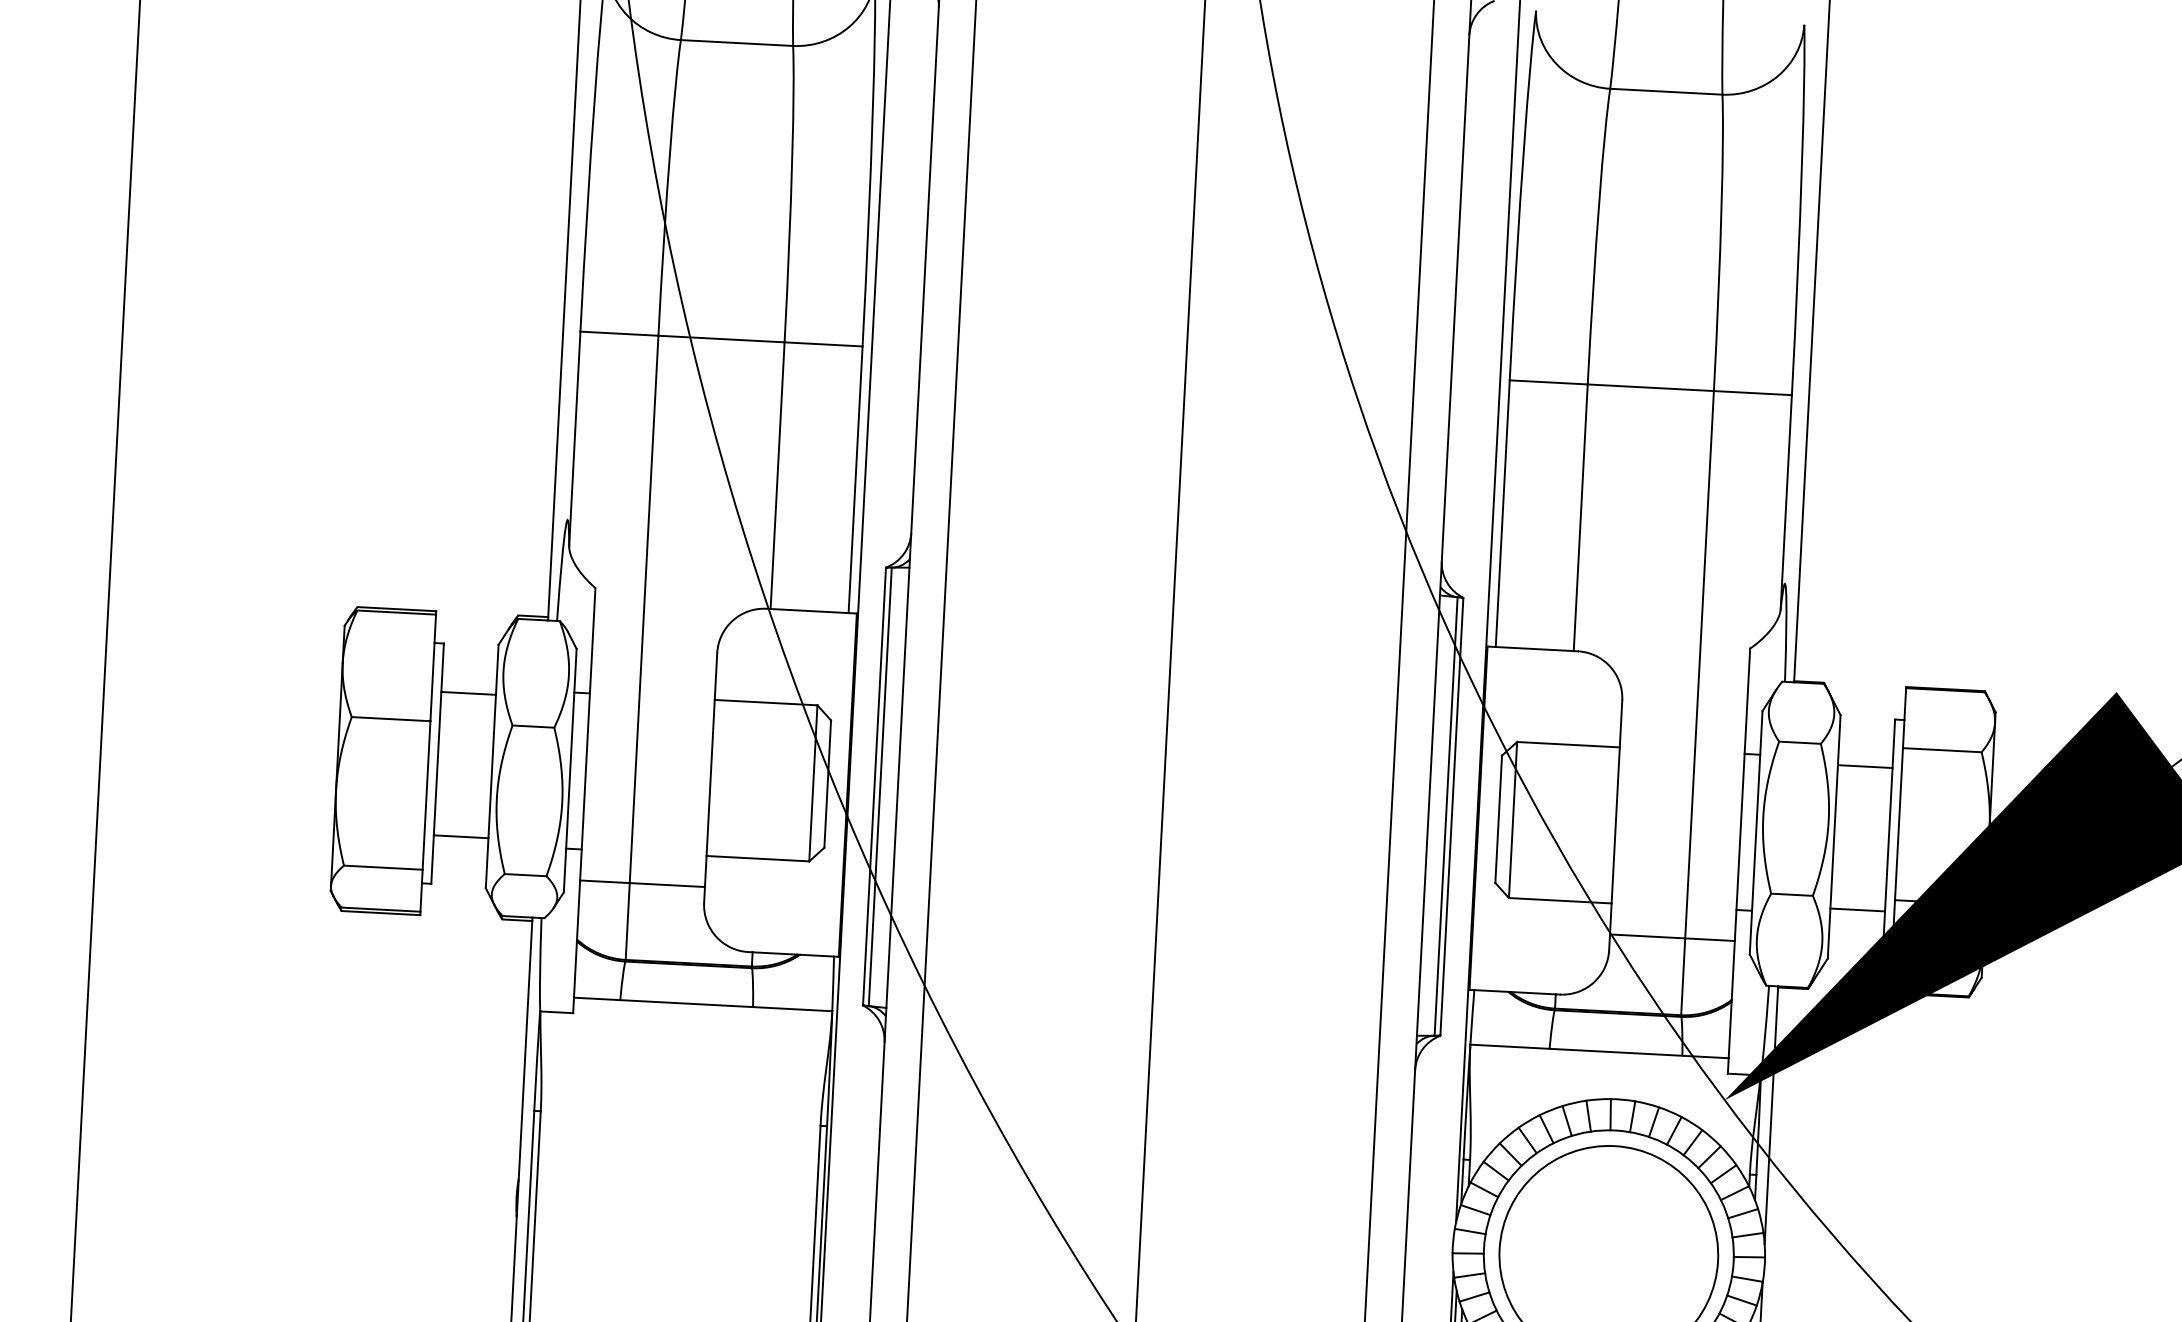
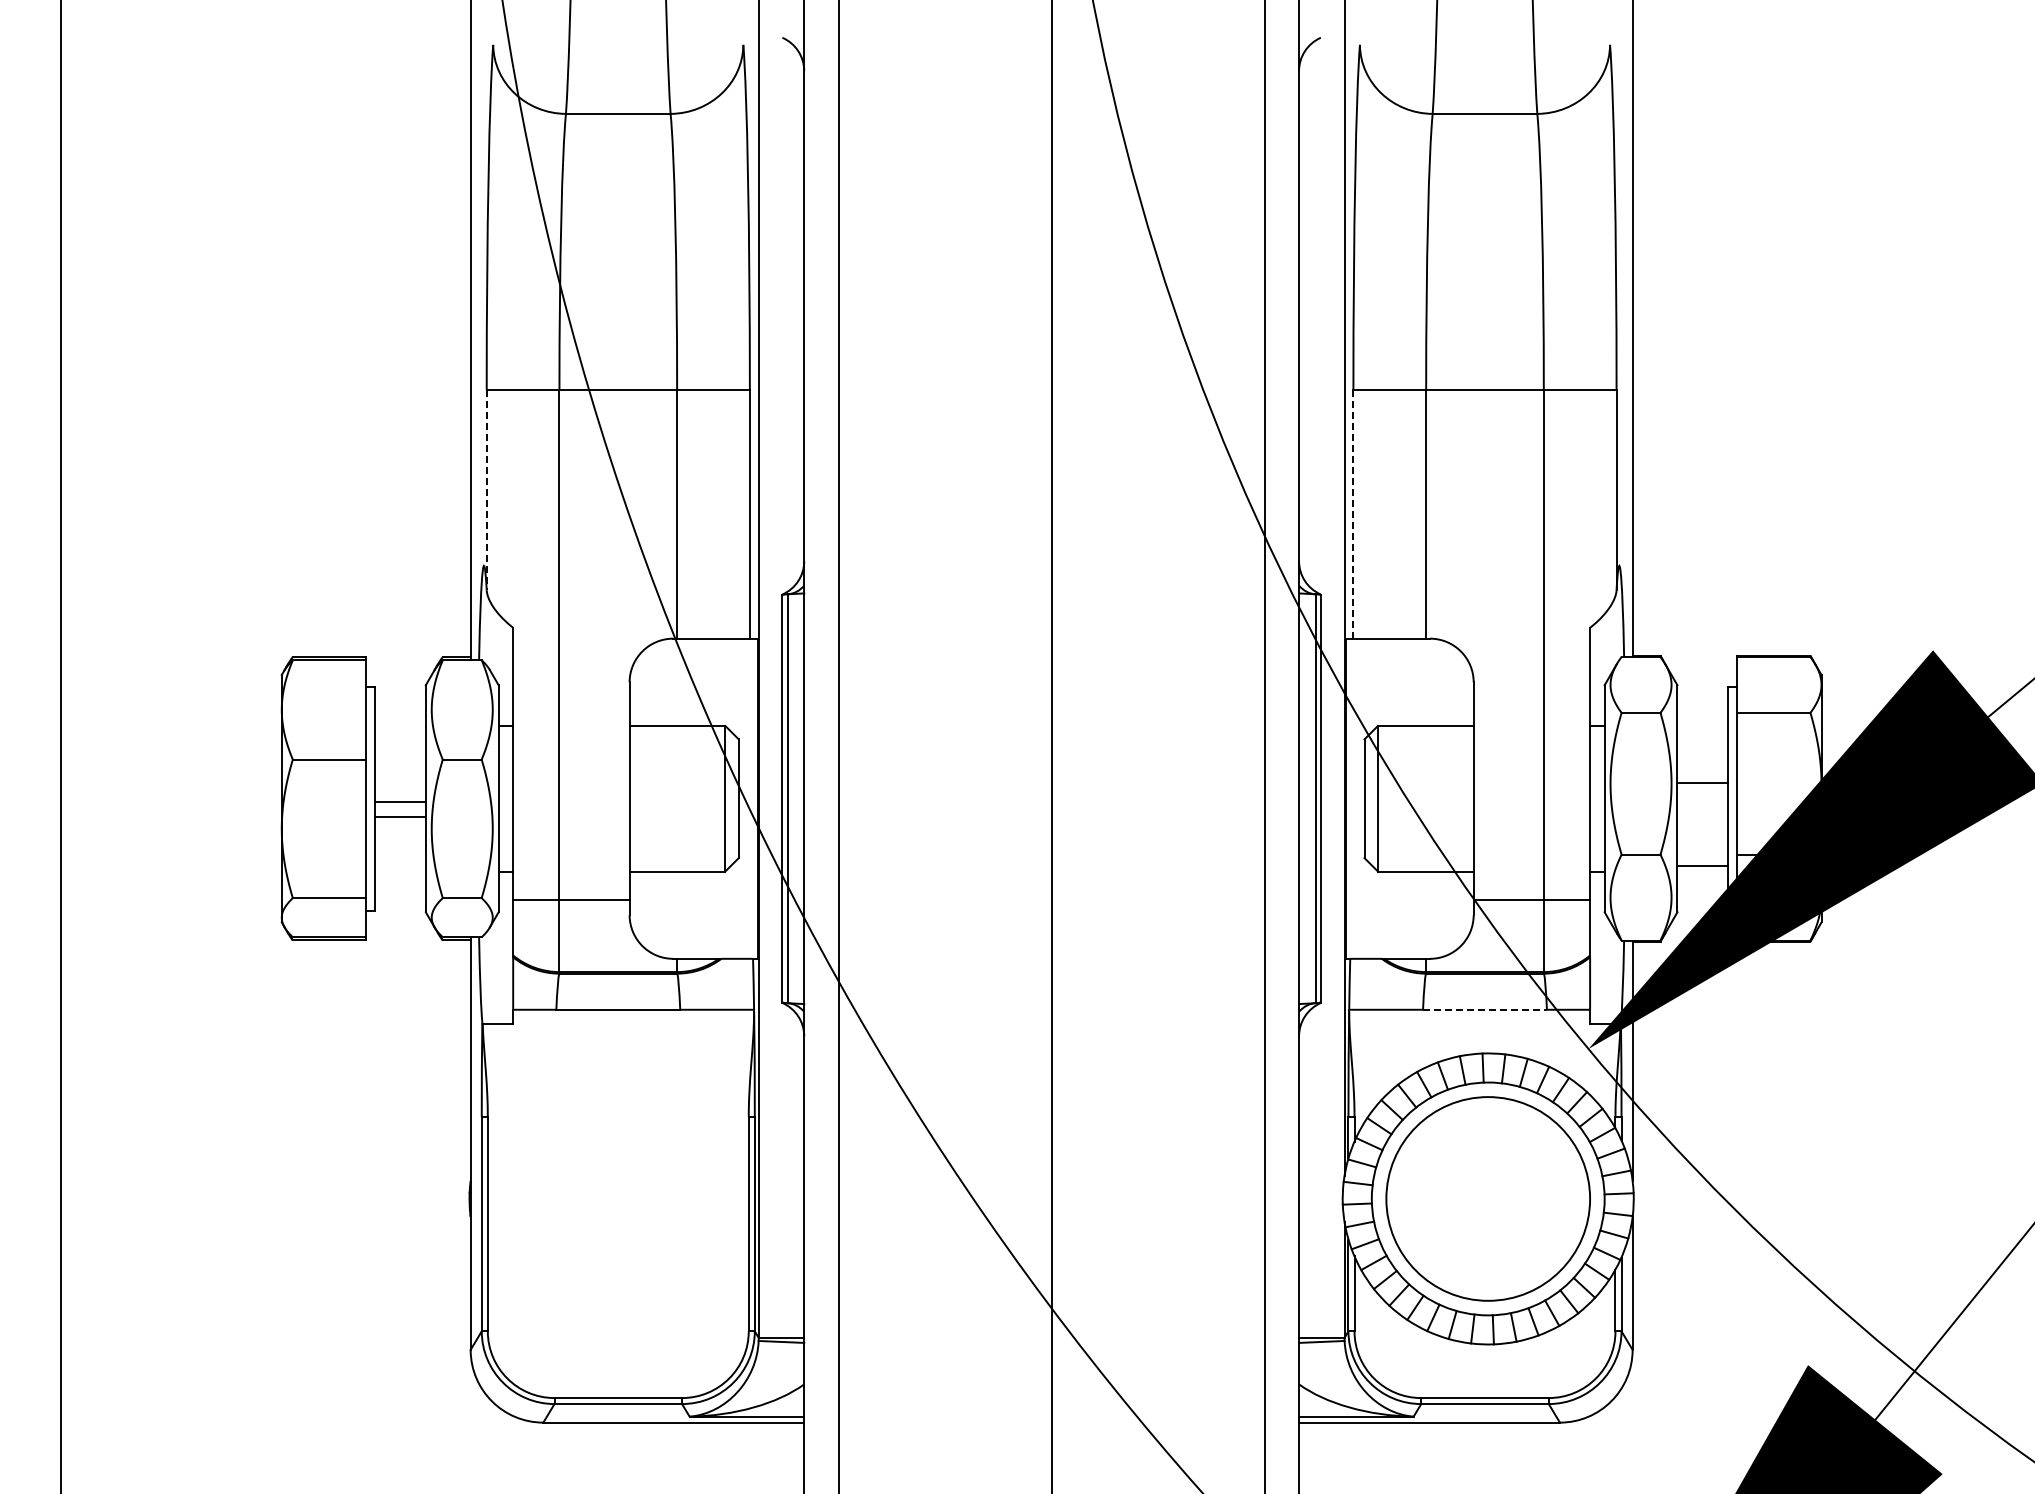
line: (574, 439) -> (486, 490), solid -> dashed
line: (1502, 513) -> (1353, 514), solid -> dashed
line: (467, 692) -> (399, 816), moved
line: (1864, 766) -> (1702, 782), moved
line: (460, 836) -> (399, 801), moved
line: (1616, 1052) -> (1485, 1009), solid -> dashed

